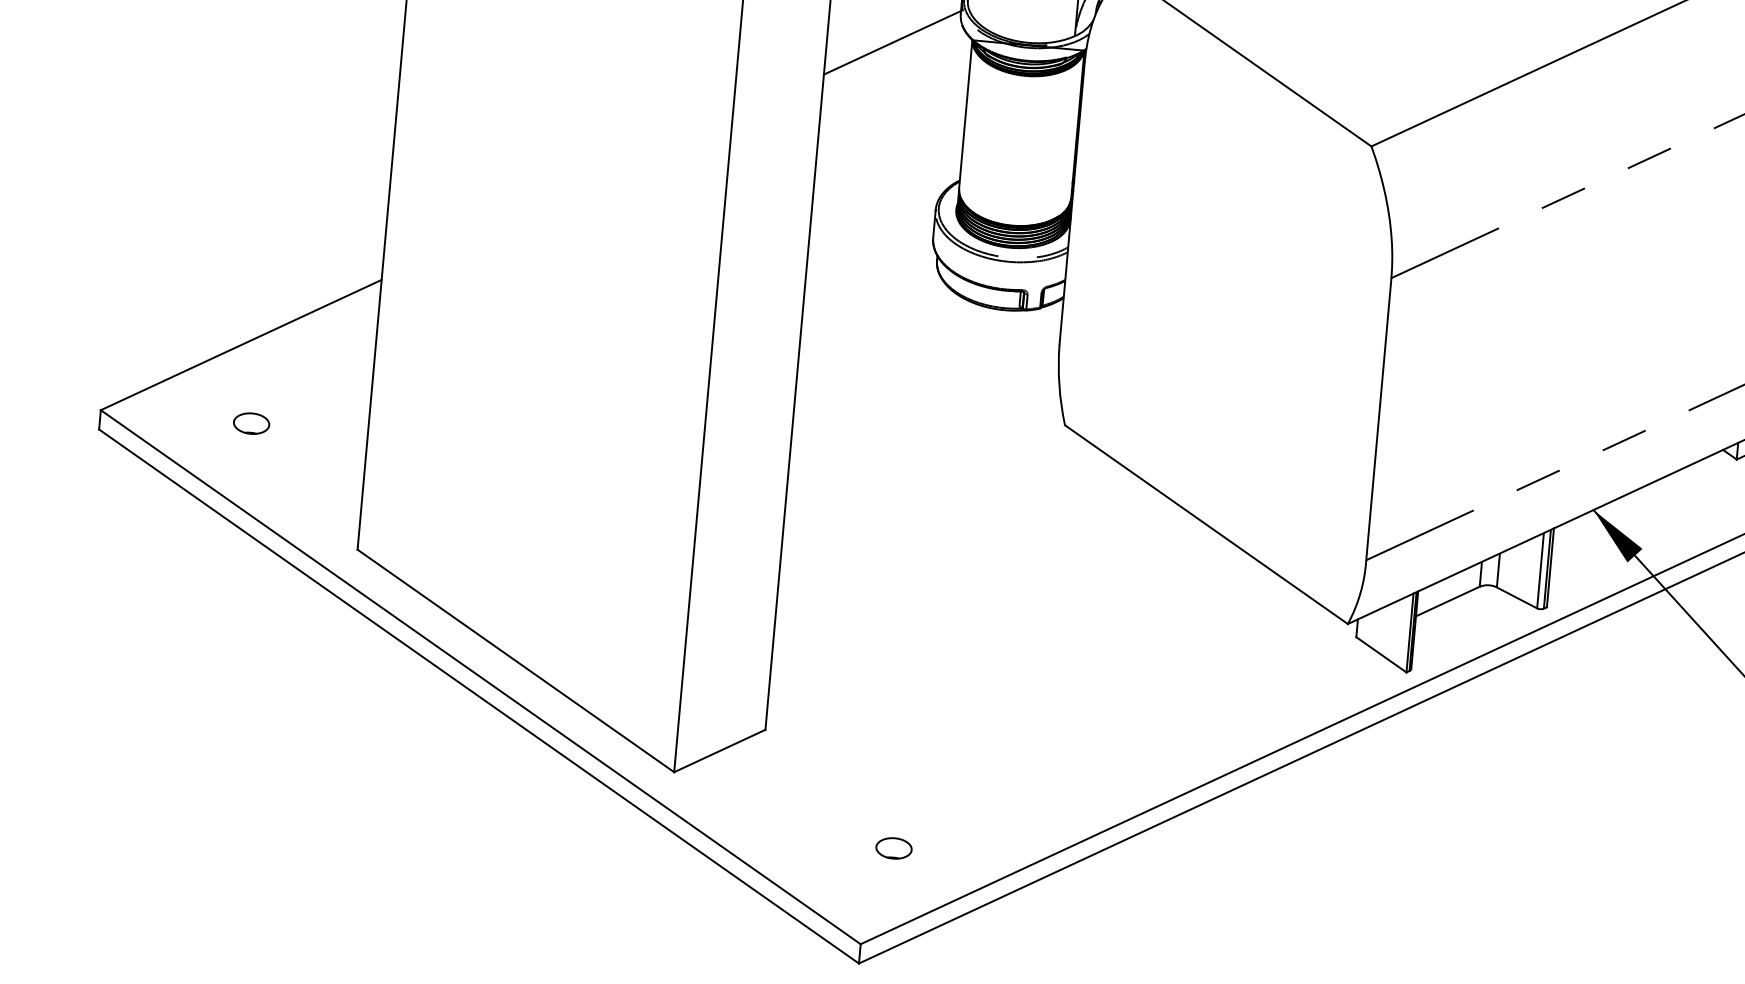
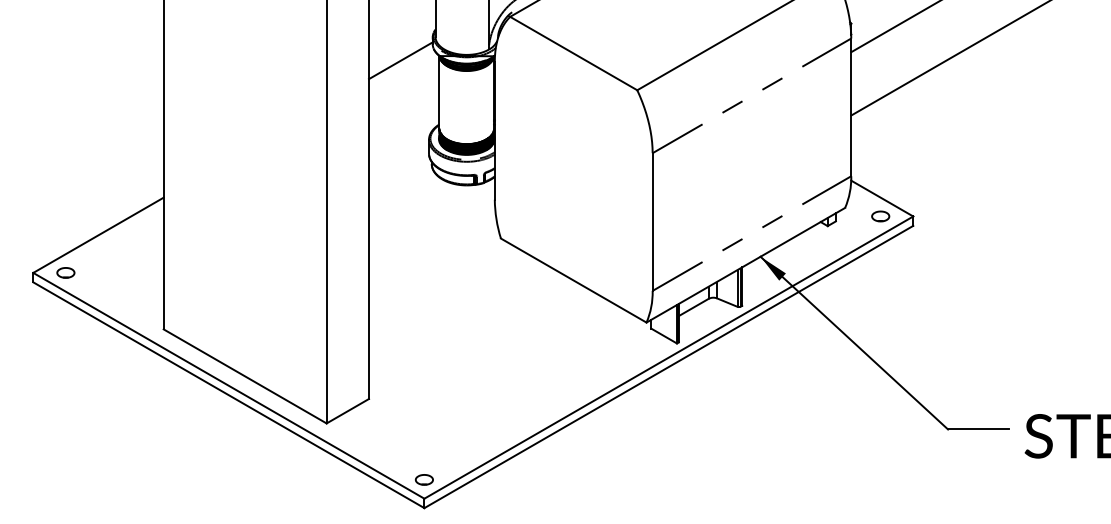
part: (250, 422) -> (65, 272), moved
part: (892, 847) -> (423, 479), moved

